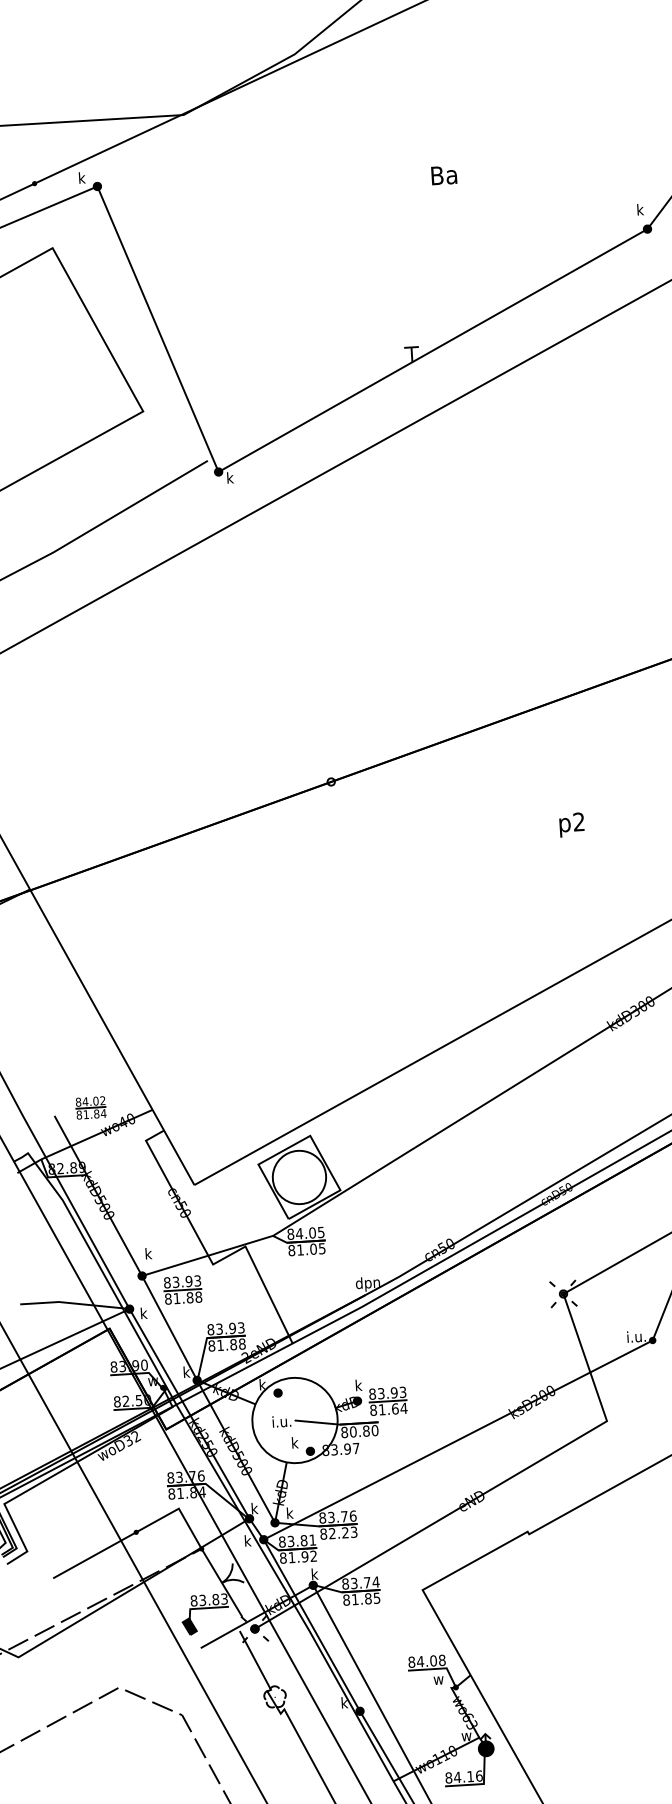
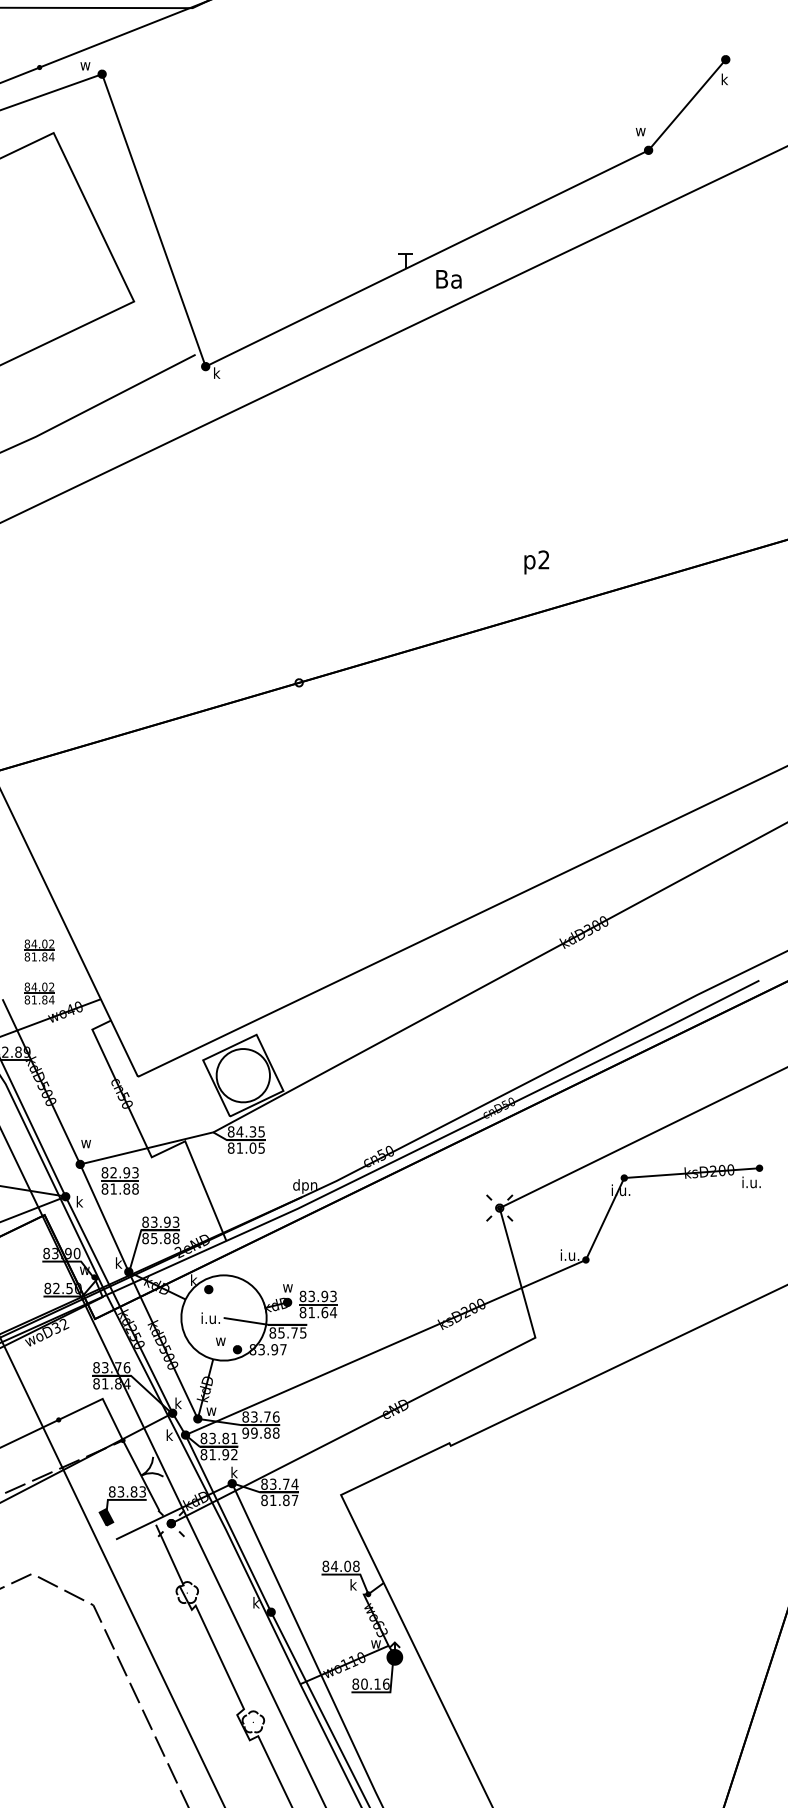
text: (443, 175) -> (448, 279), moved
text: (80, 177) -> (85, 64), k -> w
text: (638, 209) -> (640, 130), k -> w
text: (571, 825) -> (536, 562), moved
part: (88, 1064) -> (39, 950), added
text: (312, 1232) -> (252, 1131), 84.05 -> 84.35
text: (147, 1253) -> (86, 1142), k -> w
text: (175, 1282) -> (113, 1172), 83.93 -> 82.93
text: (220, 1345) -> (154, 1238), 81.88 -> 85.88
text: (357, 1385) -> (288, 1286), k -> w
text: (364, 1430) -> (292, 1332), 80.80 -> 85.75
text: (292, 1442) -> (220, 1339), k -> w
text: (288, 1512) -> (211, 1409), k -> w
text: (338, 1532) -> (260, 1432), 82.23 -> 99.88
text: (376, 1598) -> (294, 1500), 81.85 -> 81.87
text: (438, 1678) -> (351, 1584), w -> k
text: (457, 1776) -> (364, 1683), 84.16 -> 80.16

